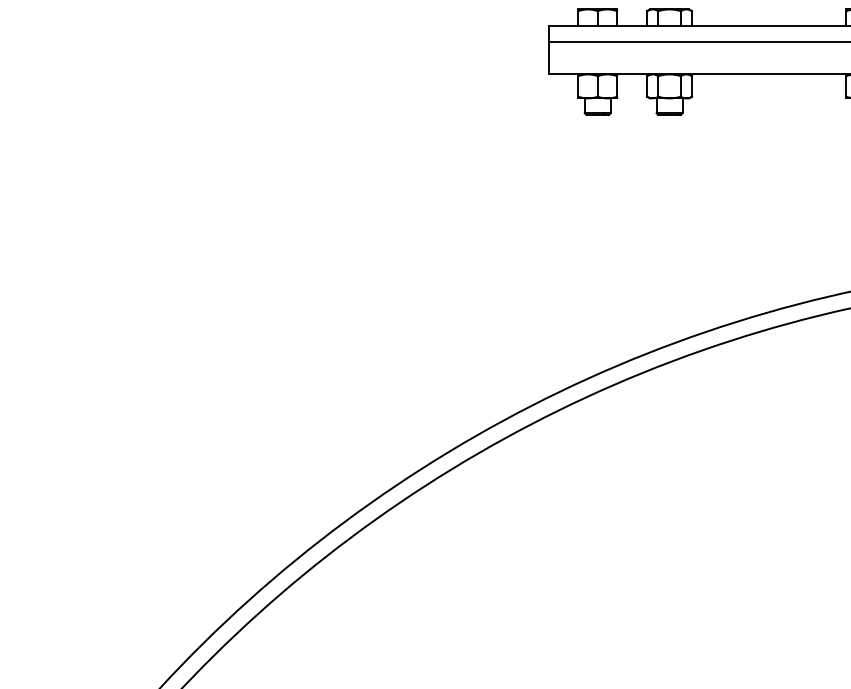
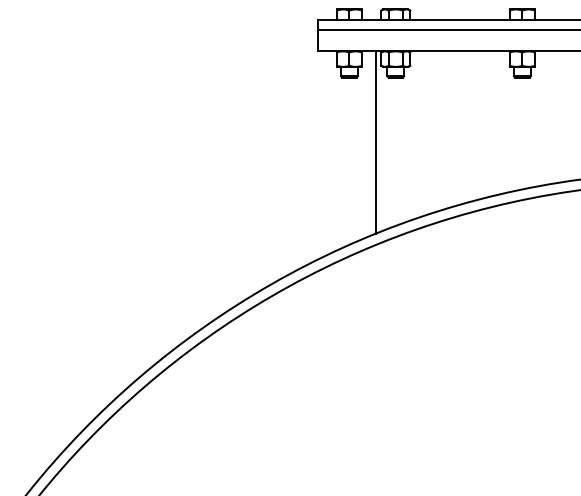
line: (638, 215) -> (375, 142), added

